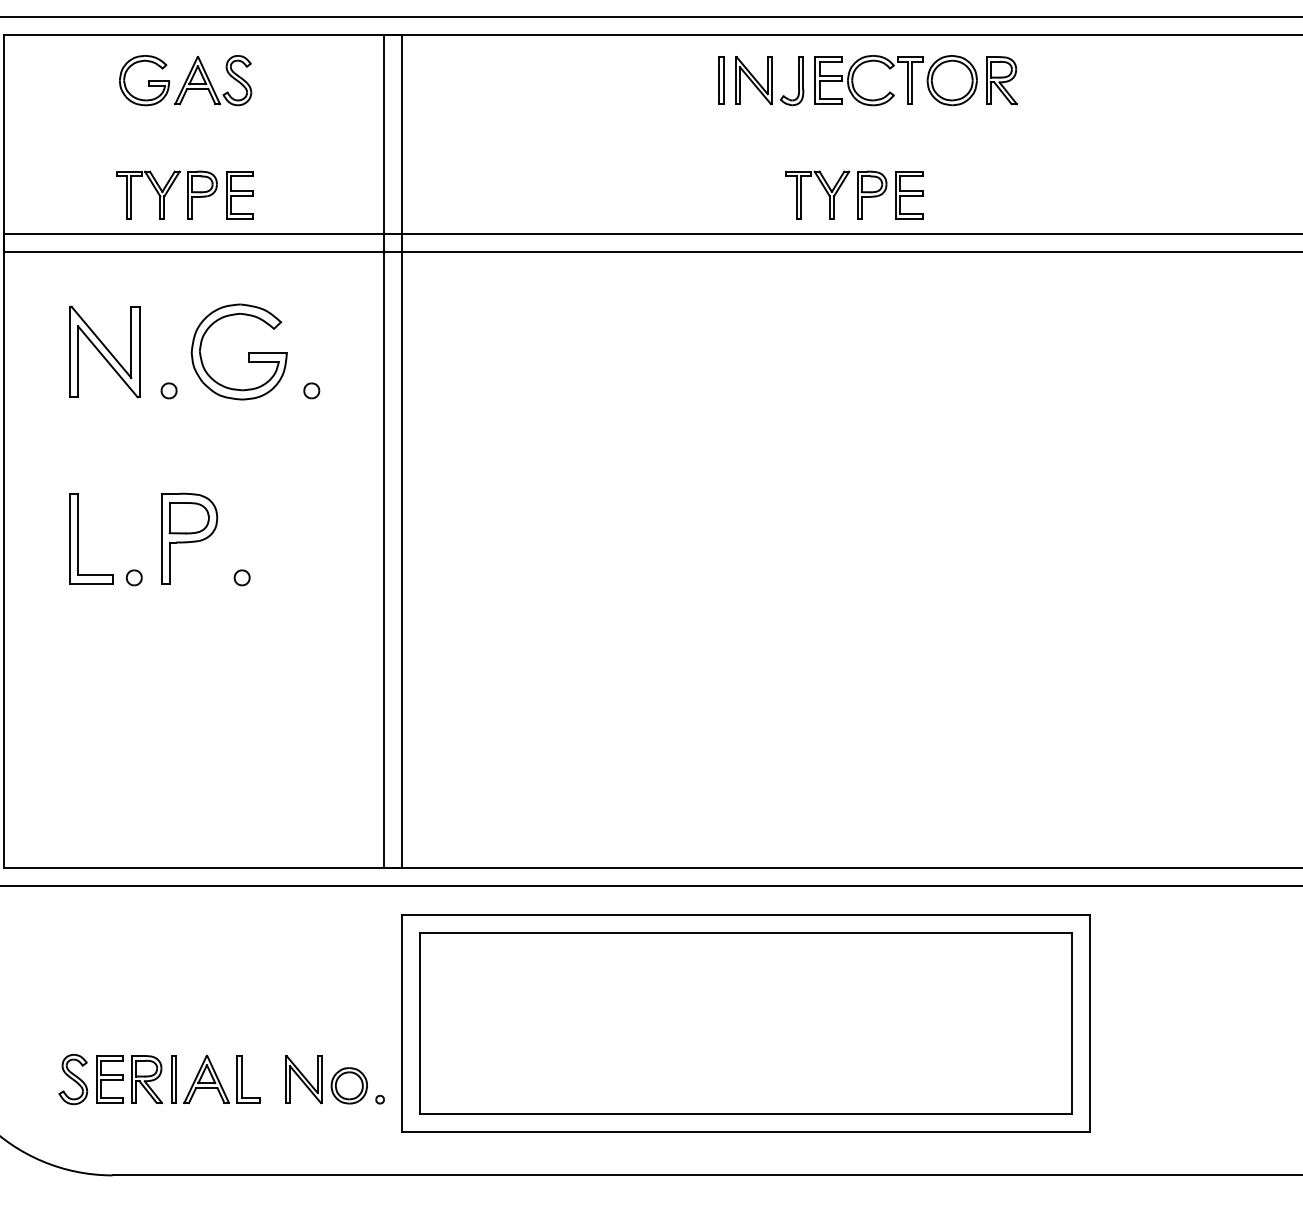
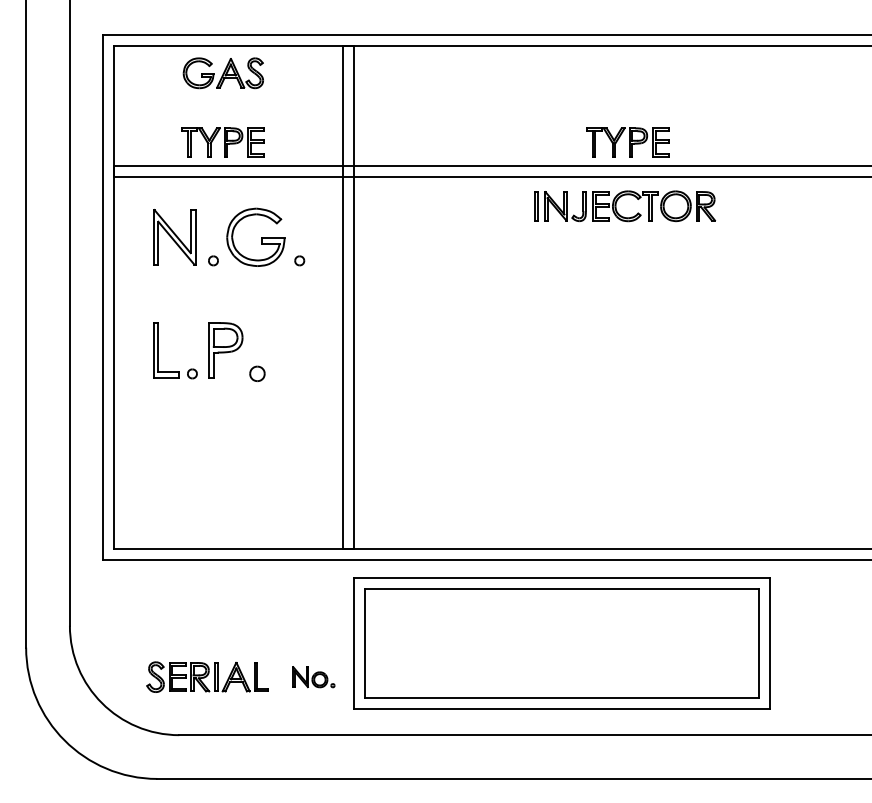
part: (853, 80) -> (616, 206), moved
part: (241, 577) -> (257, 373), size x1.6
part: (334, 1078) -> (313, 676), size x0.7

